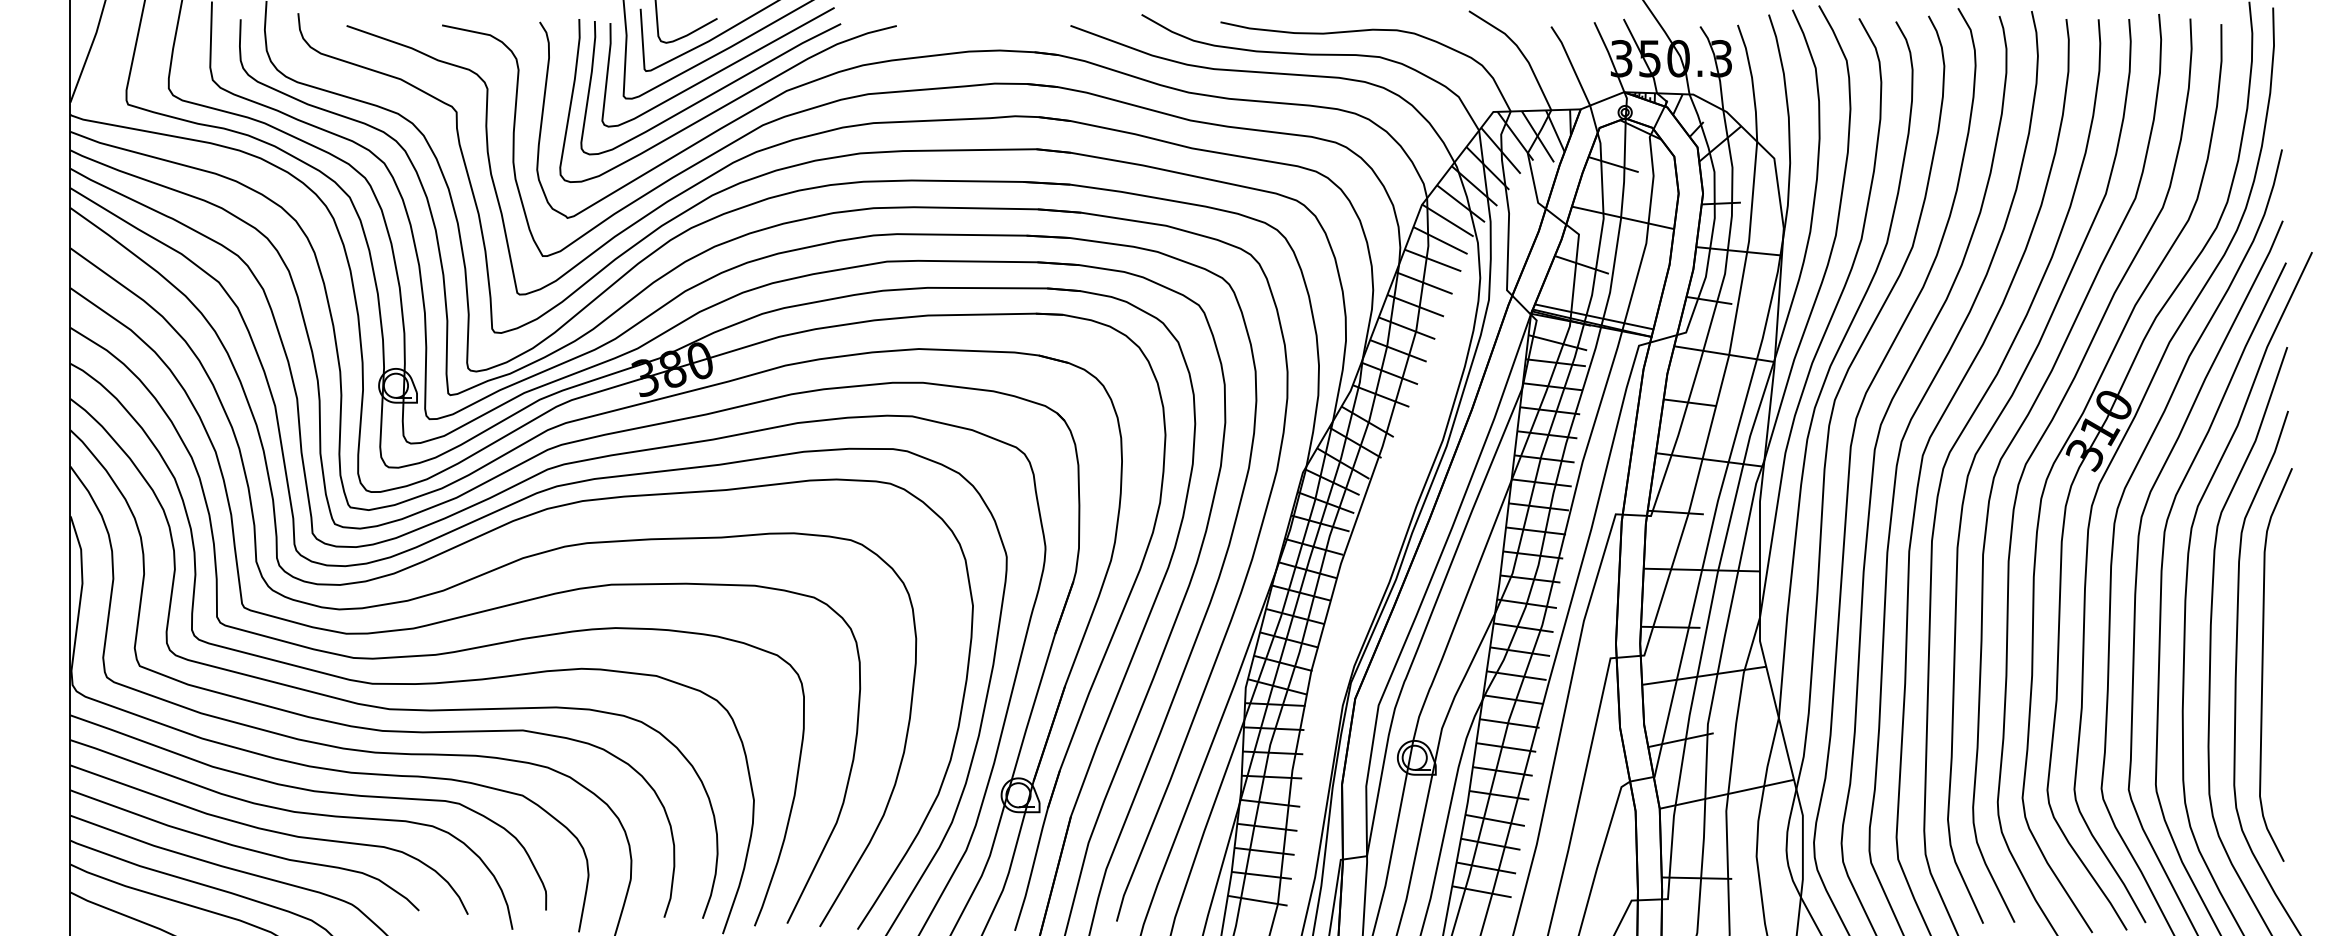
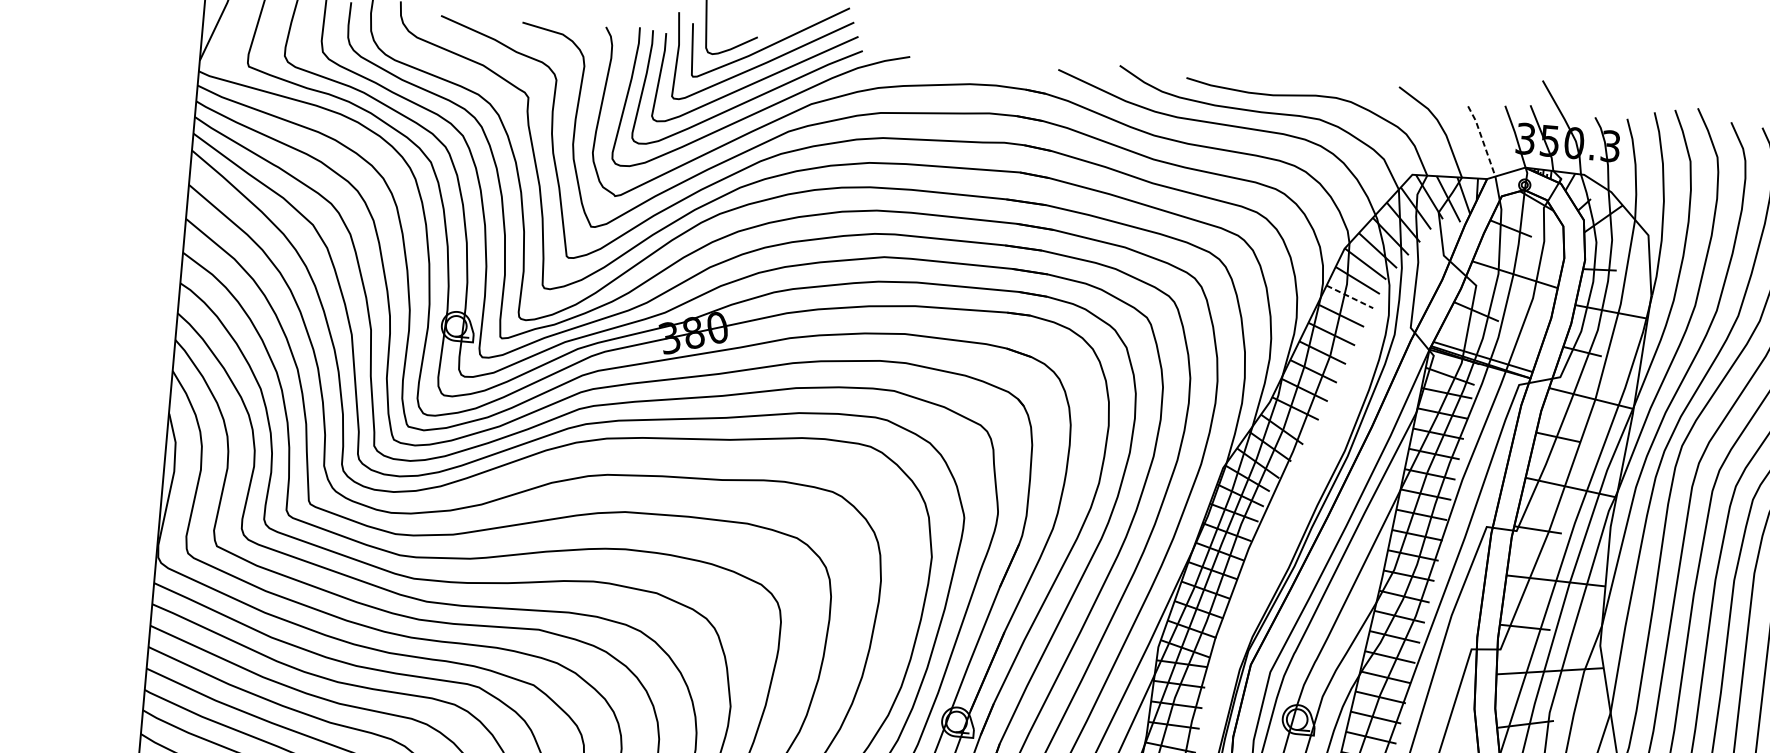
line: (1571, 65) -> (1482, 140), solid -> dashed
line: (1433, 260) -> (1350, 296), solid -> dashed

